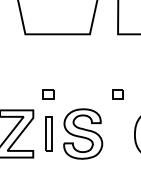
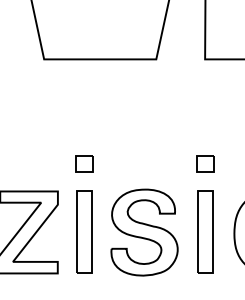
part: (48, 133) -> (84, 231), size x1.43
part: (118, 133) -> (205, 231), added

